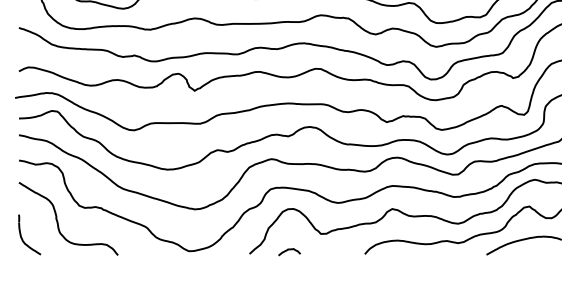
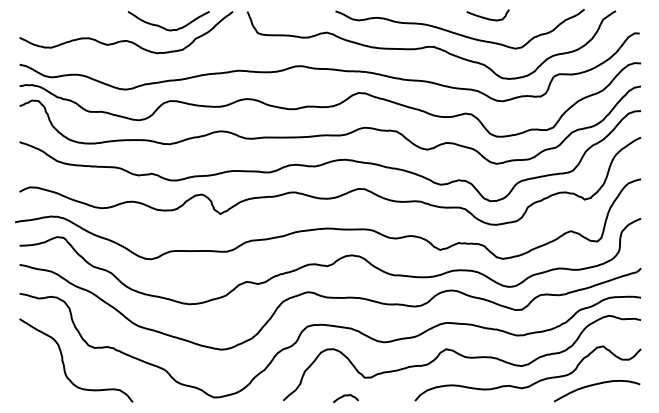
part: (22, 238) -> (23, 382), removed
curve: (289, 250) -> (345, 396), moved

